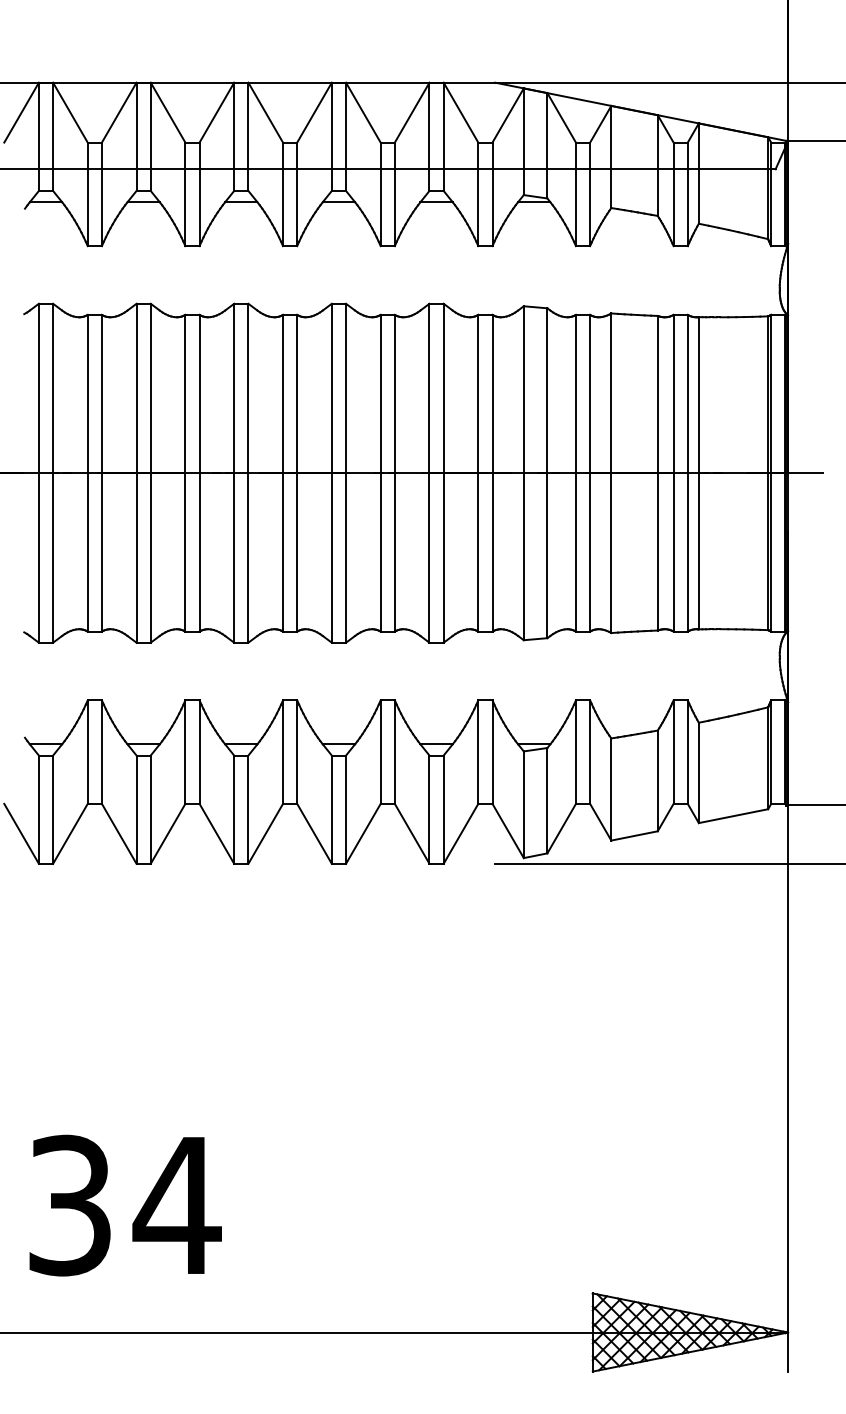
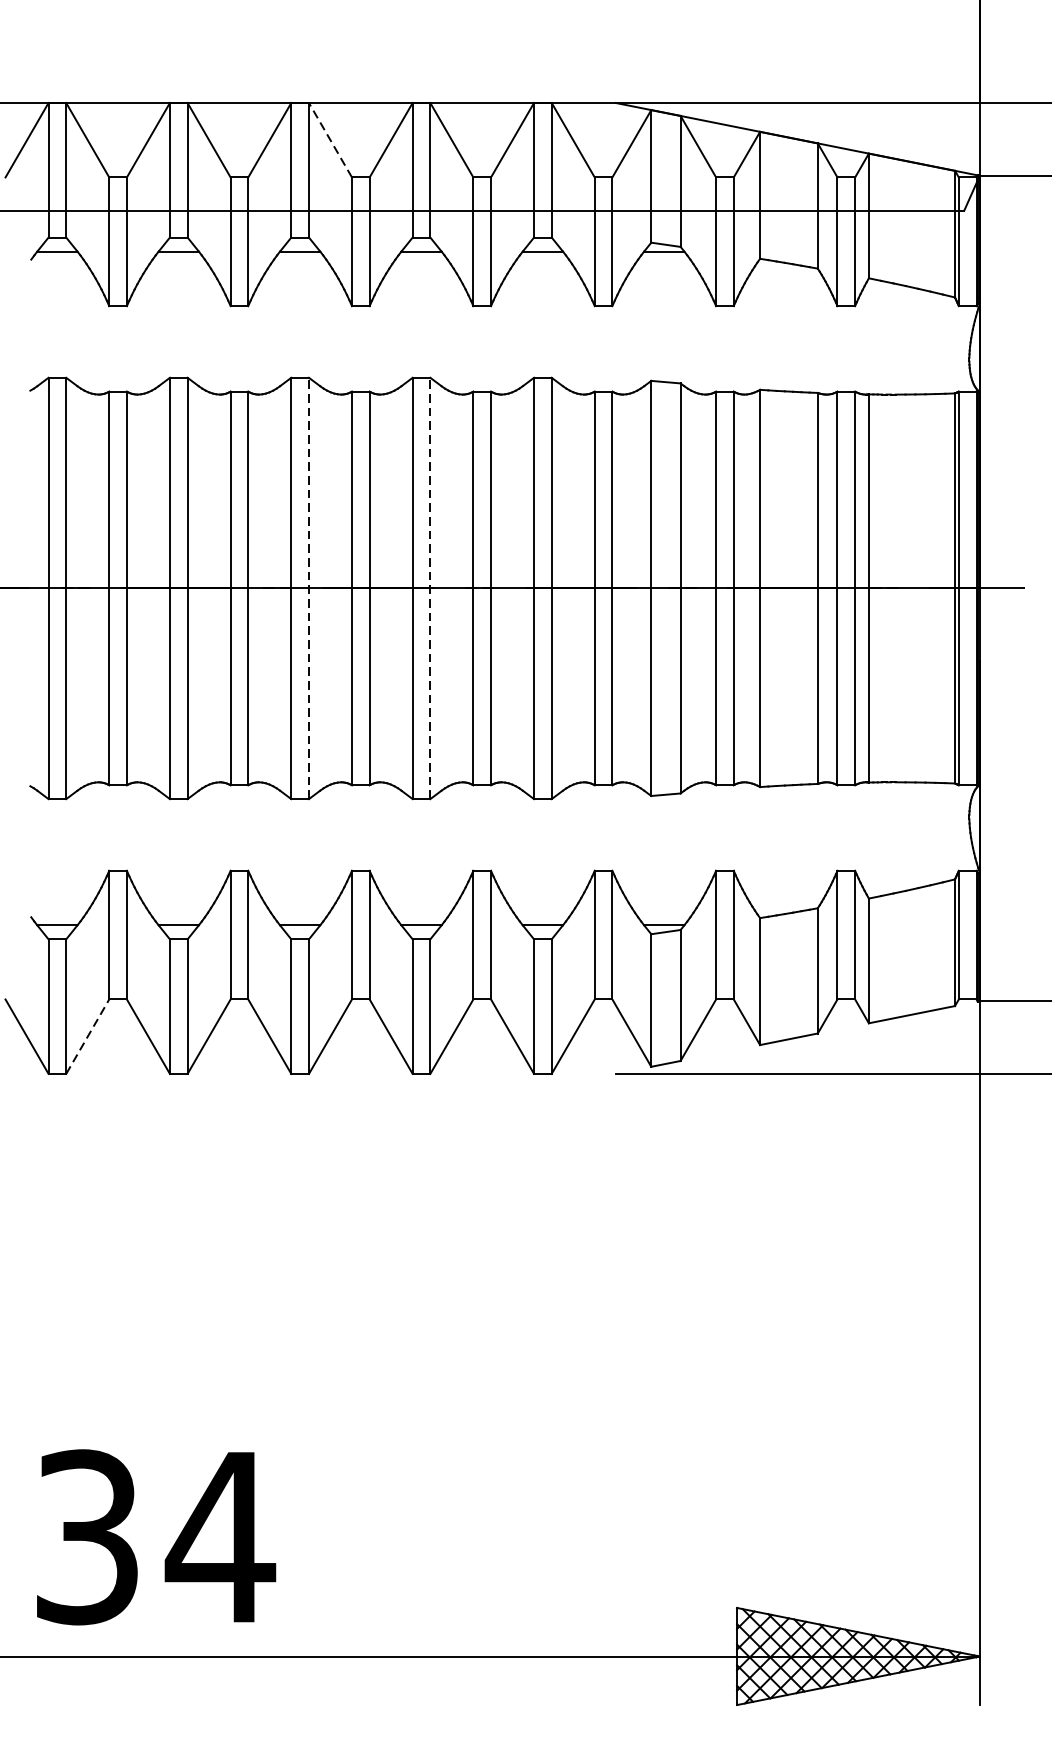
line: (265, 112) -> (330, 140), solid -> dashed
line: (248, 472) -> (309, 587), solid -> dashed
line: (346, 472) -> (430, 587), solid -> dashed
line: (70, 833) -> (87, 1036), solid -> dashed
text: (125, 1205) -> (156, 1537), moved

